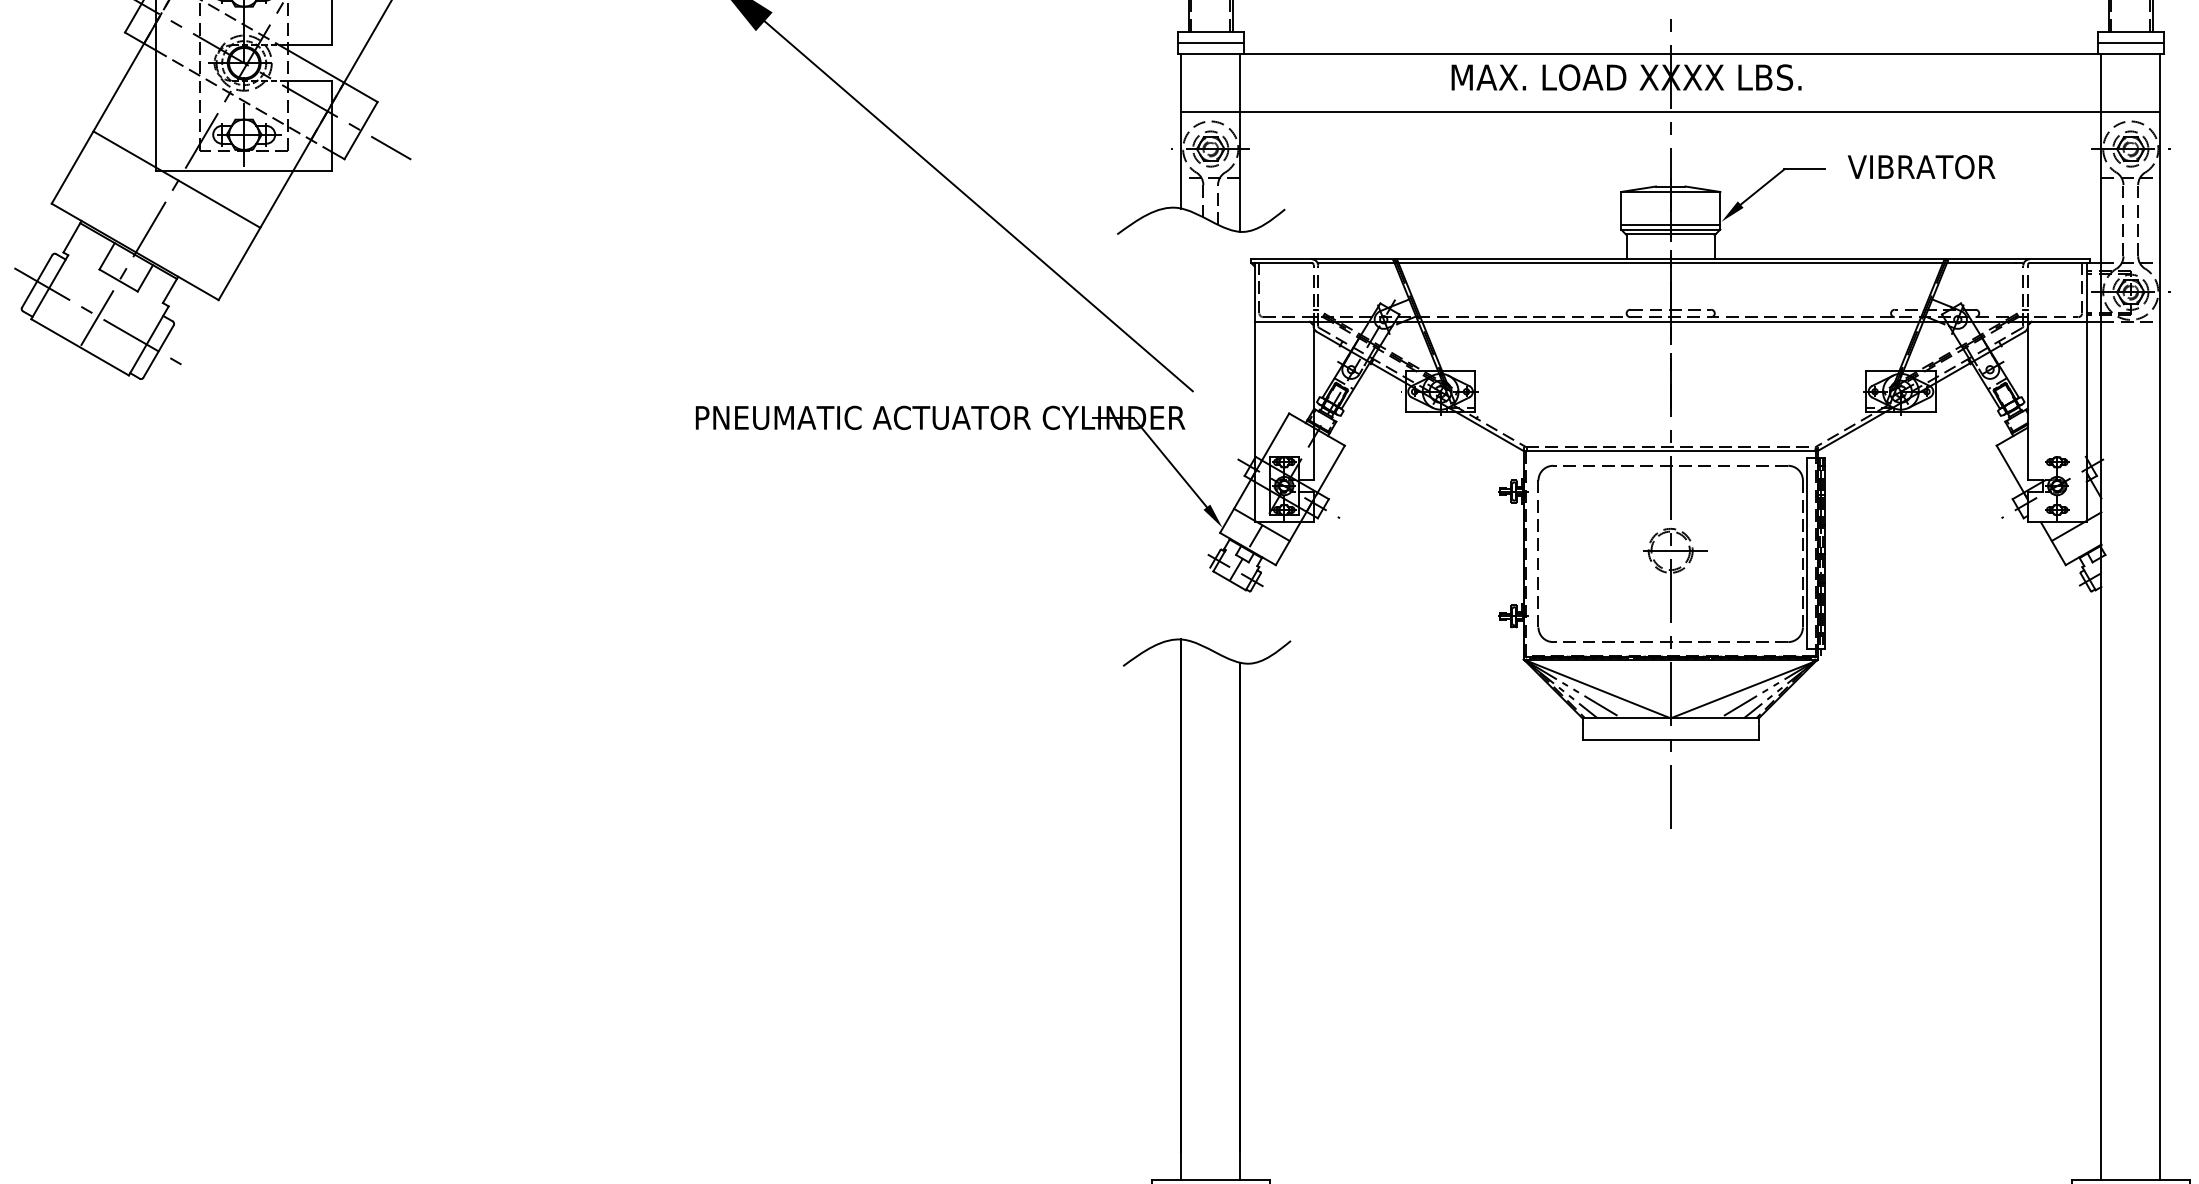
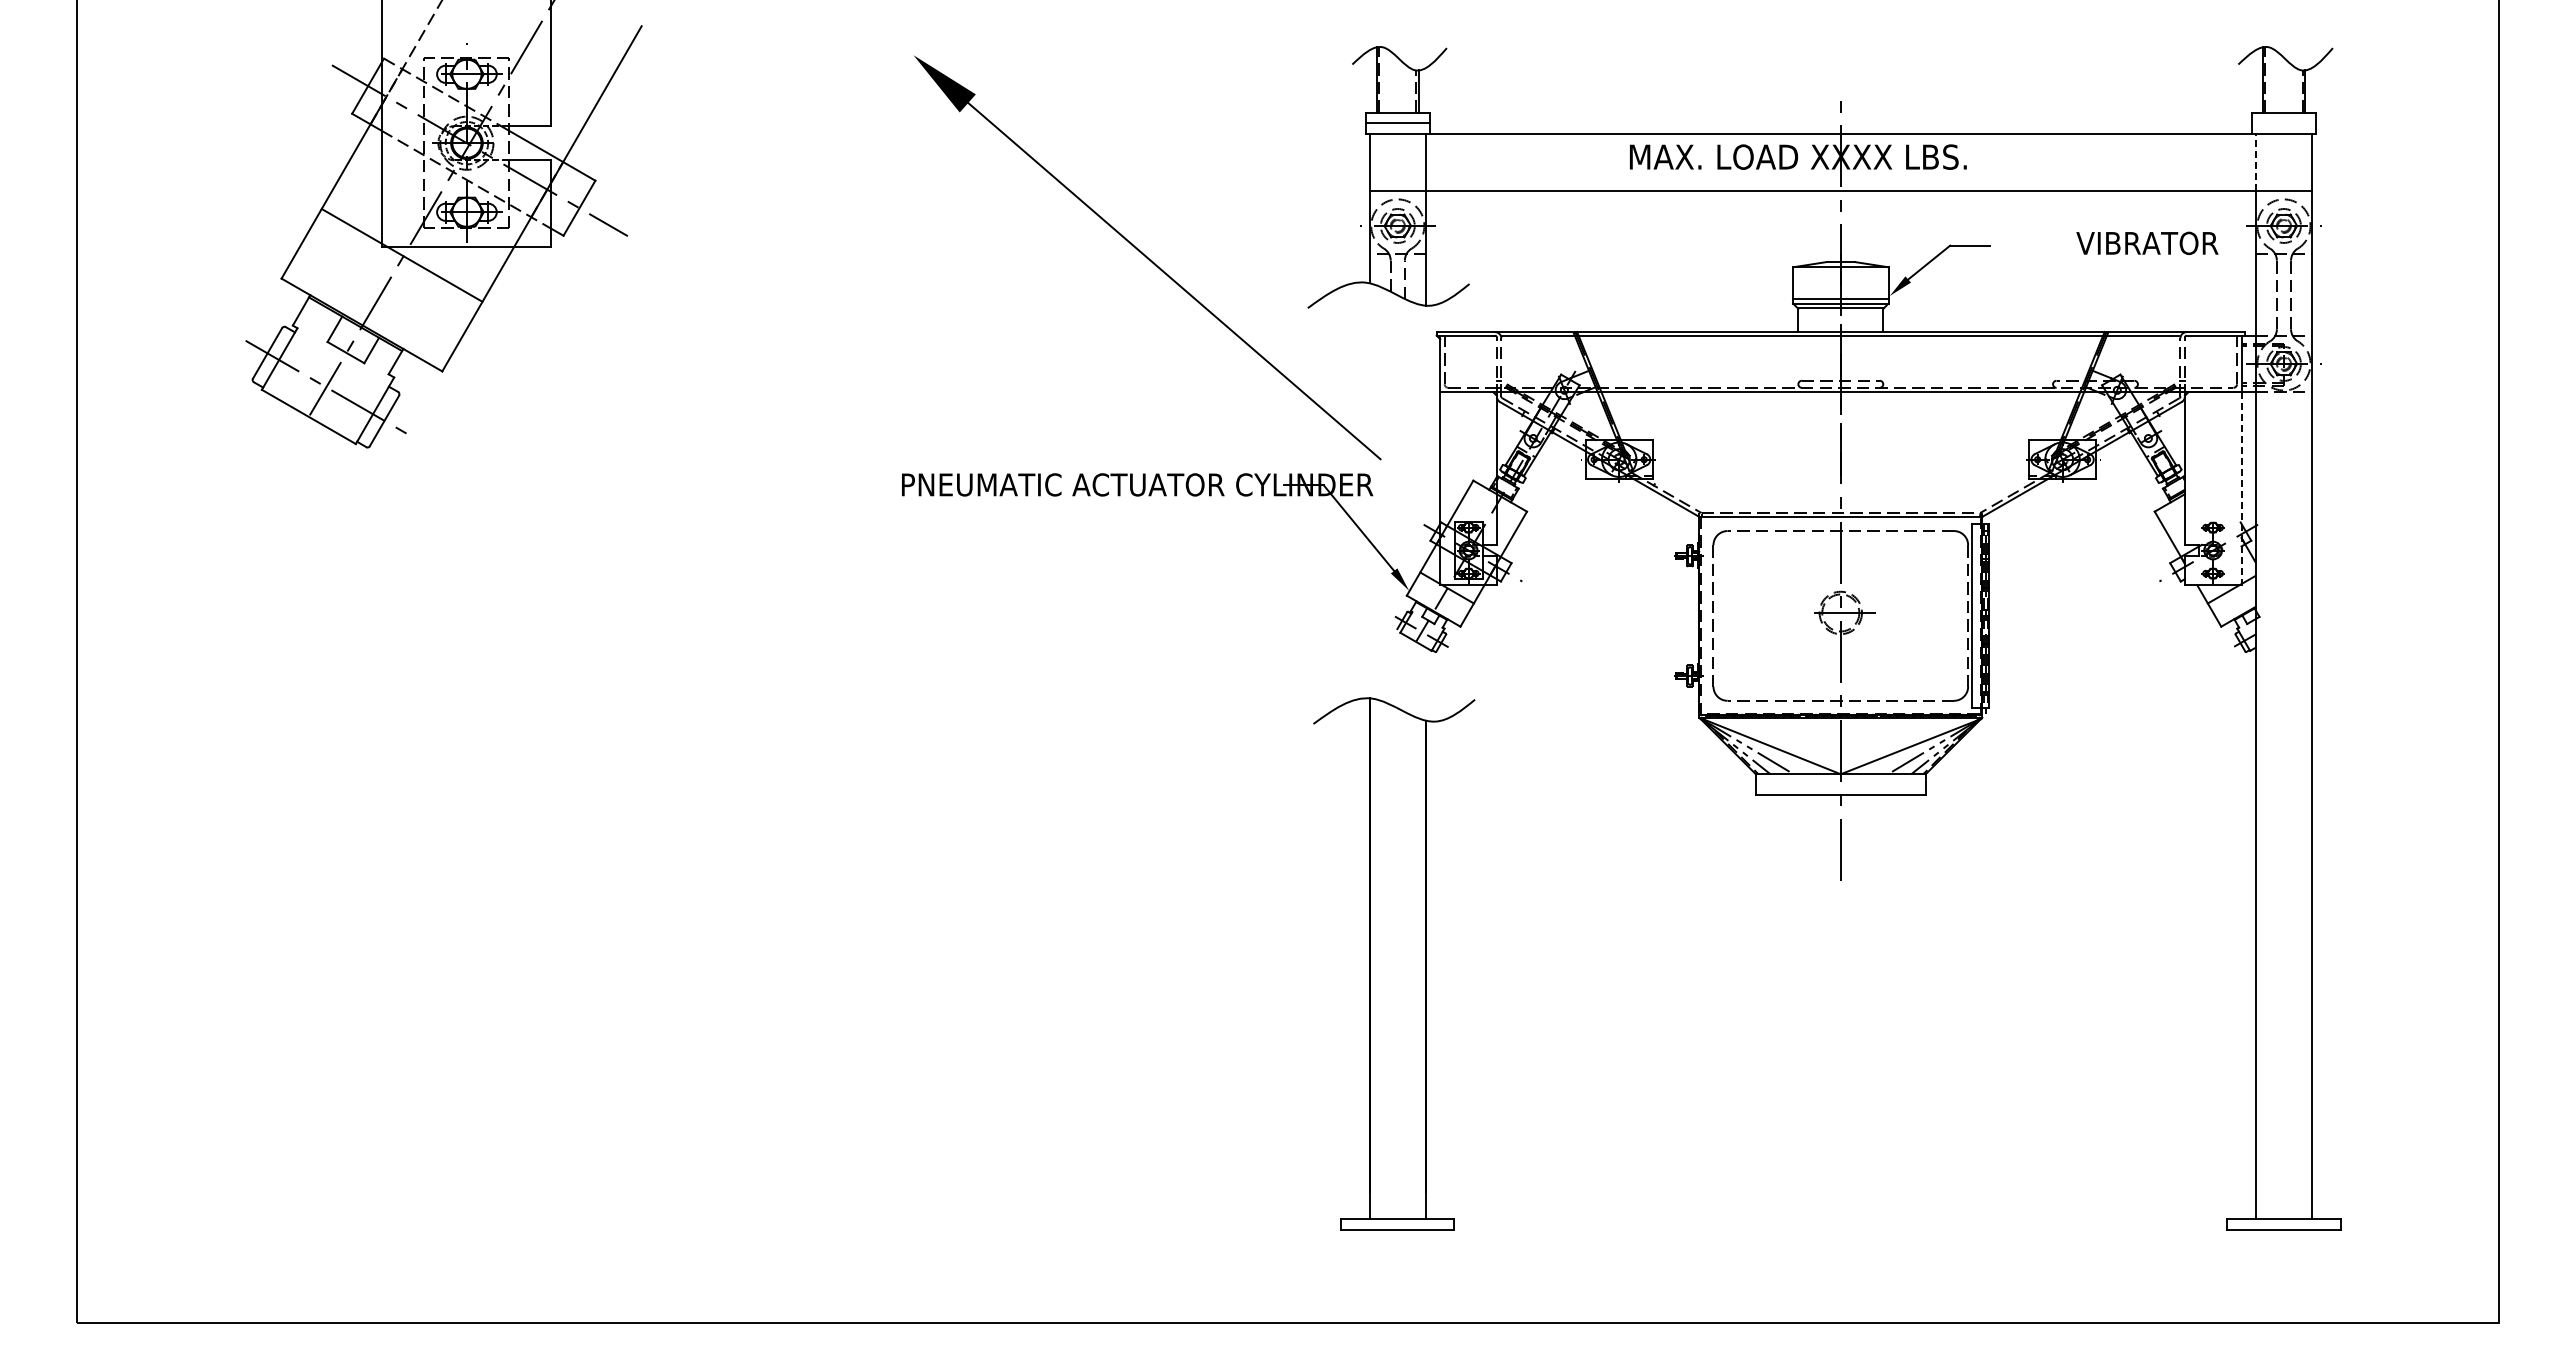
line: (2130, 42) -> (2283, 123), removed
line: (2101, 82) -> (2255, 161), solid -> dashed
text: (1921, 166) -> (2147, 242), moved
line: (2086, 421) -> (2241, 488), solid -> dashed

